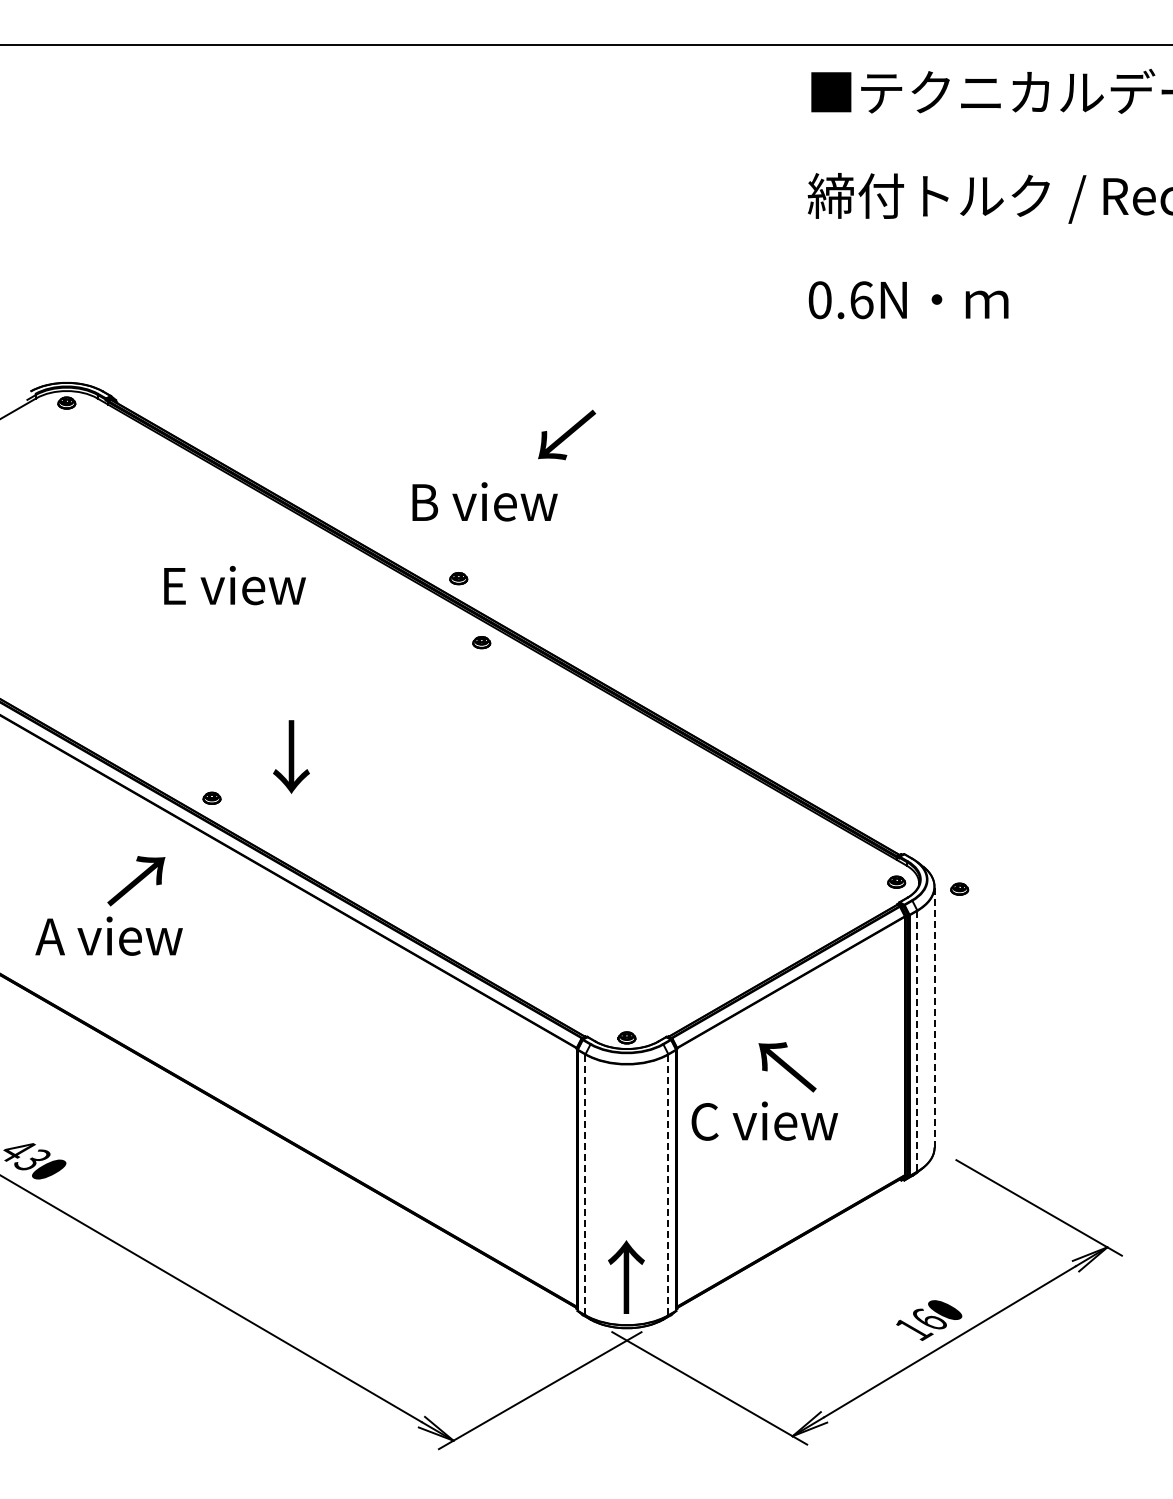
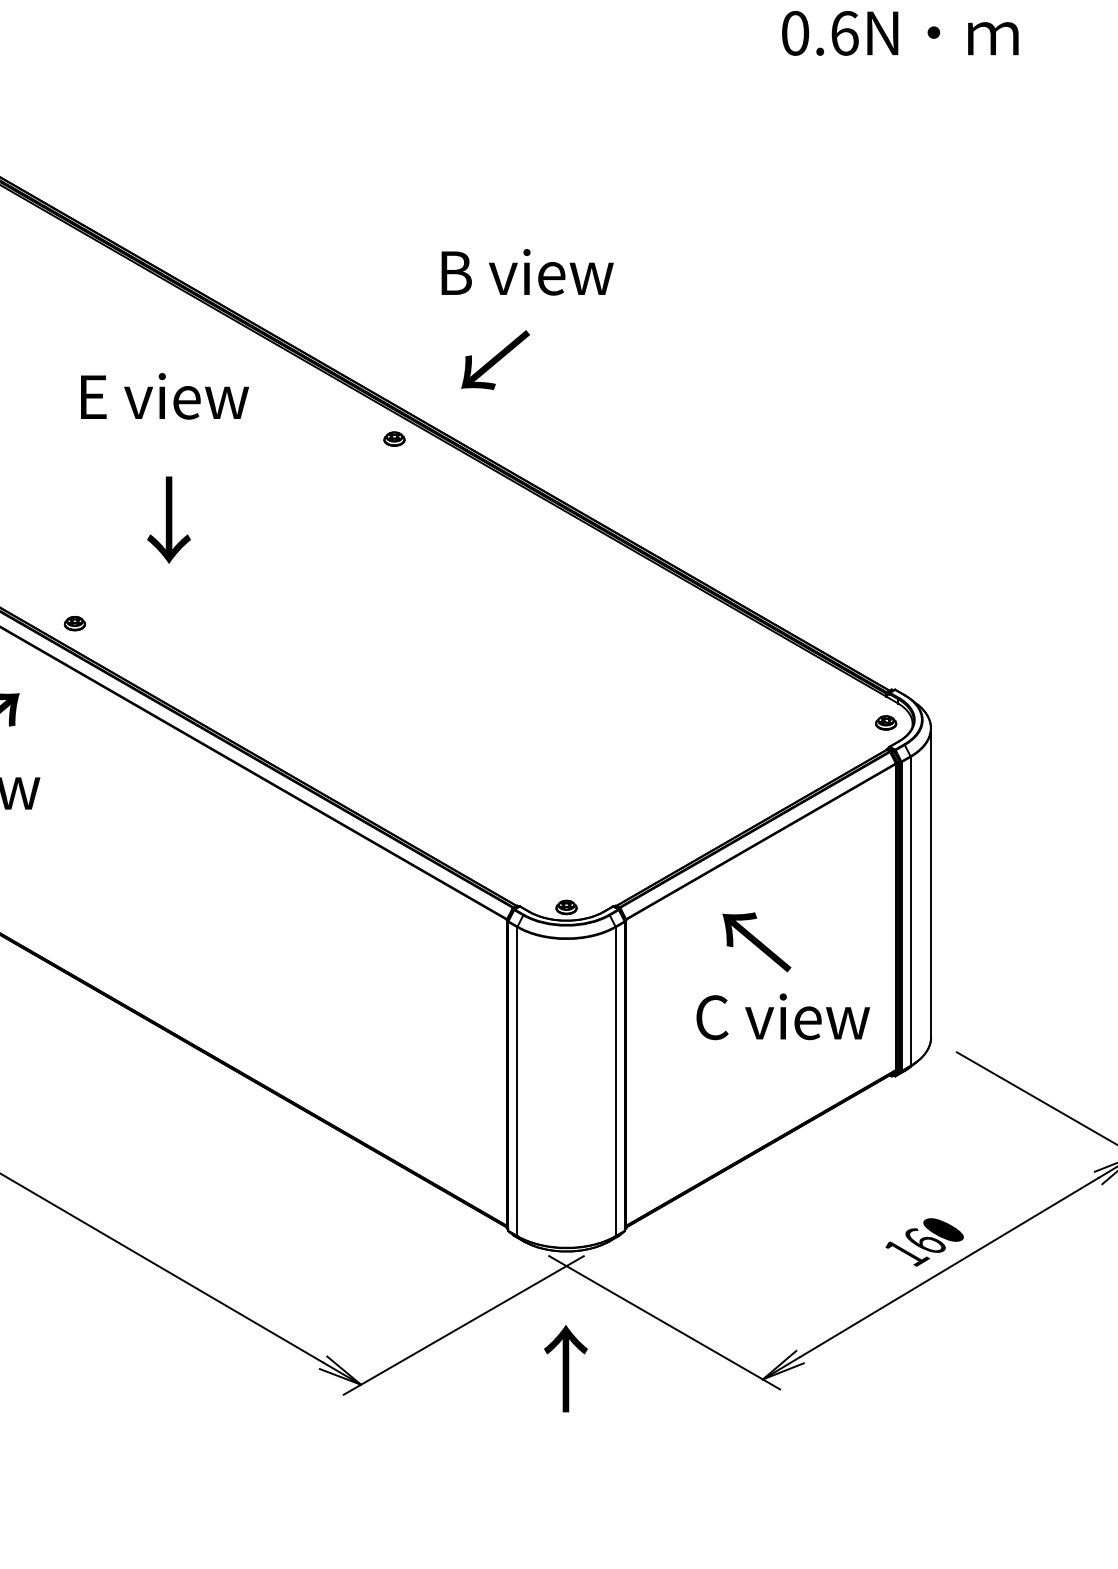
text: (567, 434) -> (496, 359), moved
text: (484, 501) -> (526, 271), moved
part: (458, 578) -> (366, 363), removed
text: (234, 585) -> (164, 396), moved
text: (291, 756) -> (169, 519), moved
part: (959, 888) -> (960, 730), removed
line: (934, 1016) -> (930, 882), dashed -> solid
line: (917, 1041) -> (910, 911), dashed -> solid
text: (764, 1120) -> (782, 1016), moved
line: (668, 1184) -> (615, 1081), dashed -> solid
line: (585, 1185) -> (517, 1082), dashed -> solid
text: (626, 1276) -> (566, 1367), moved

